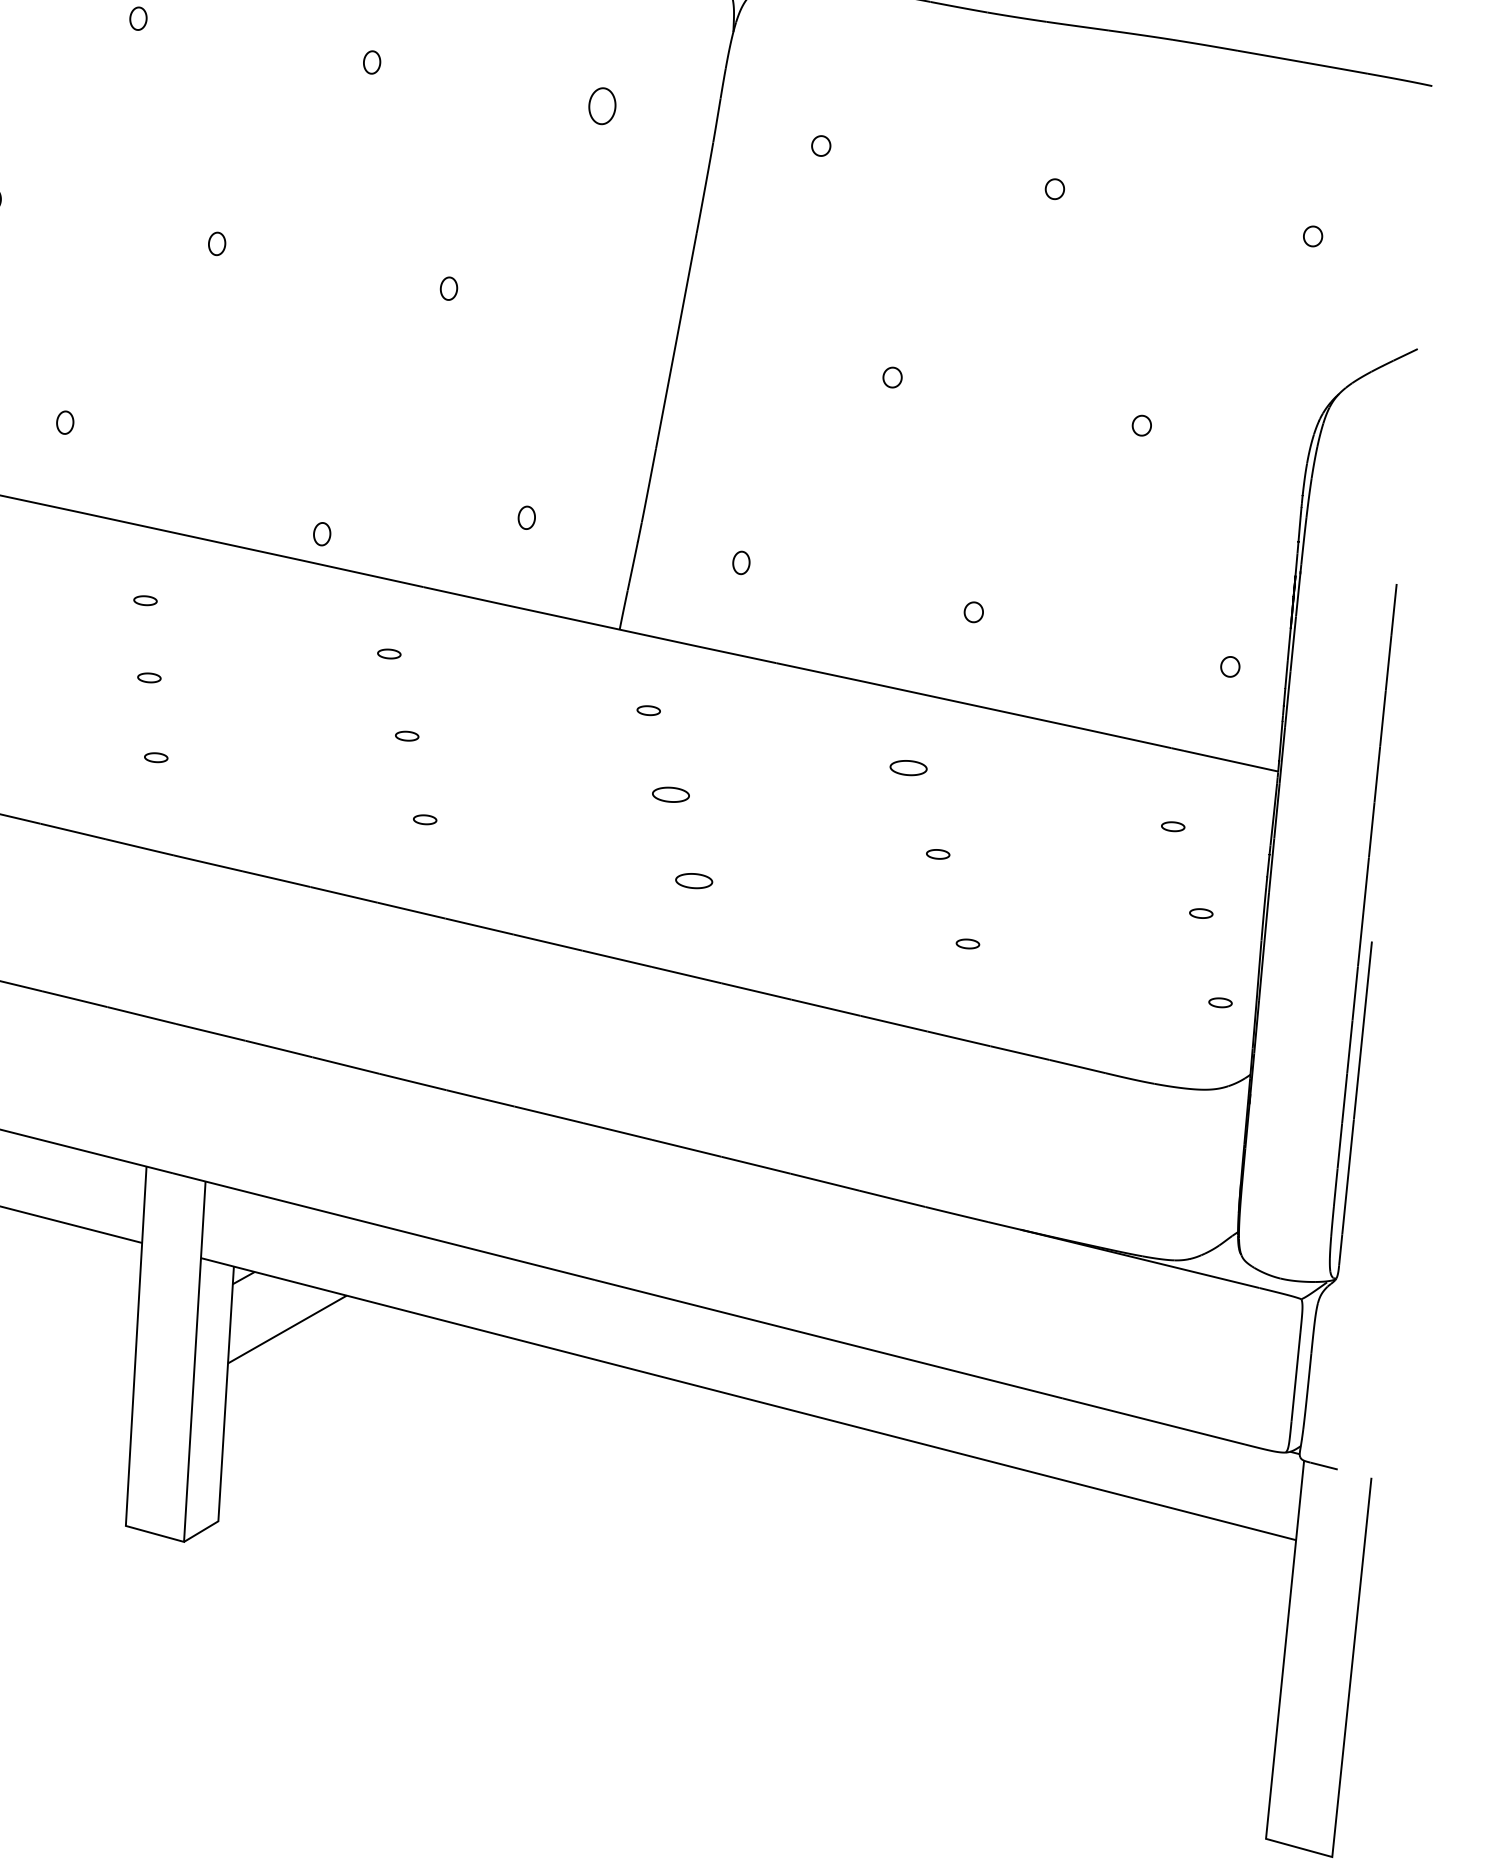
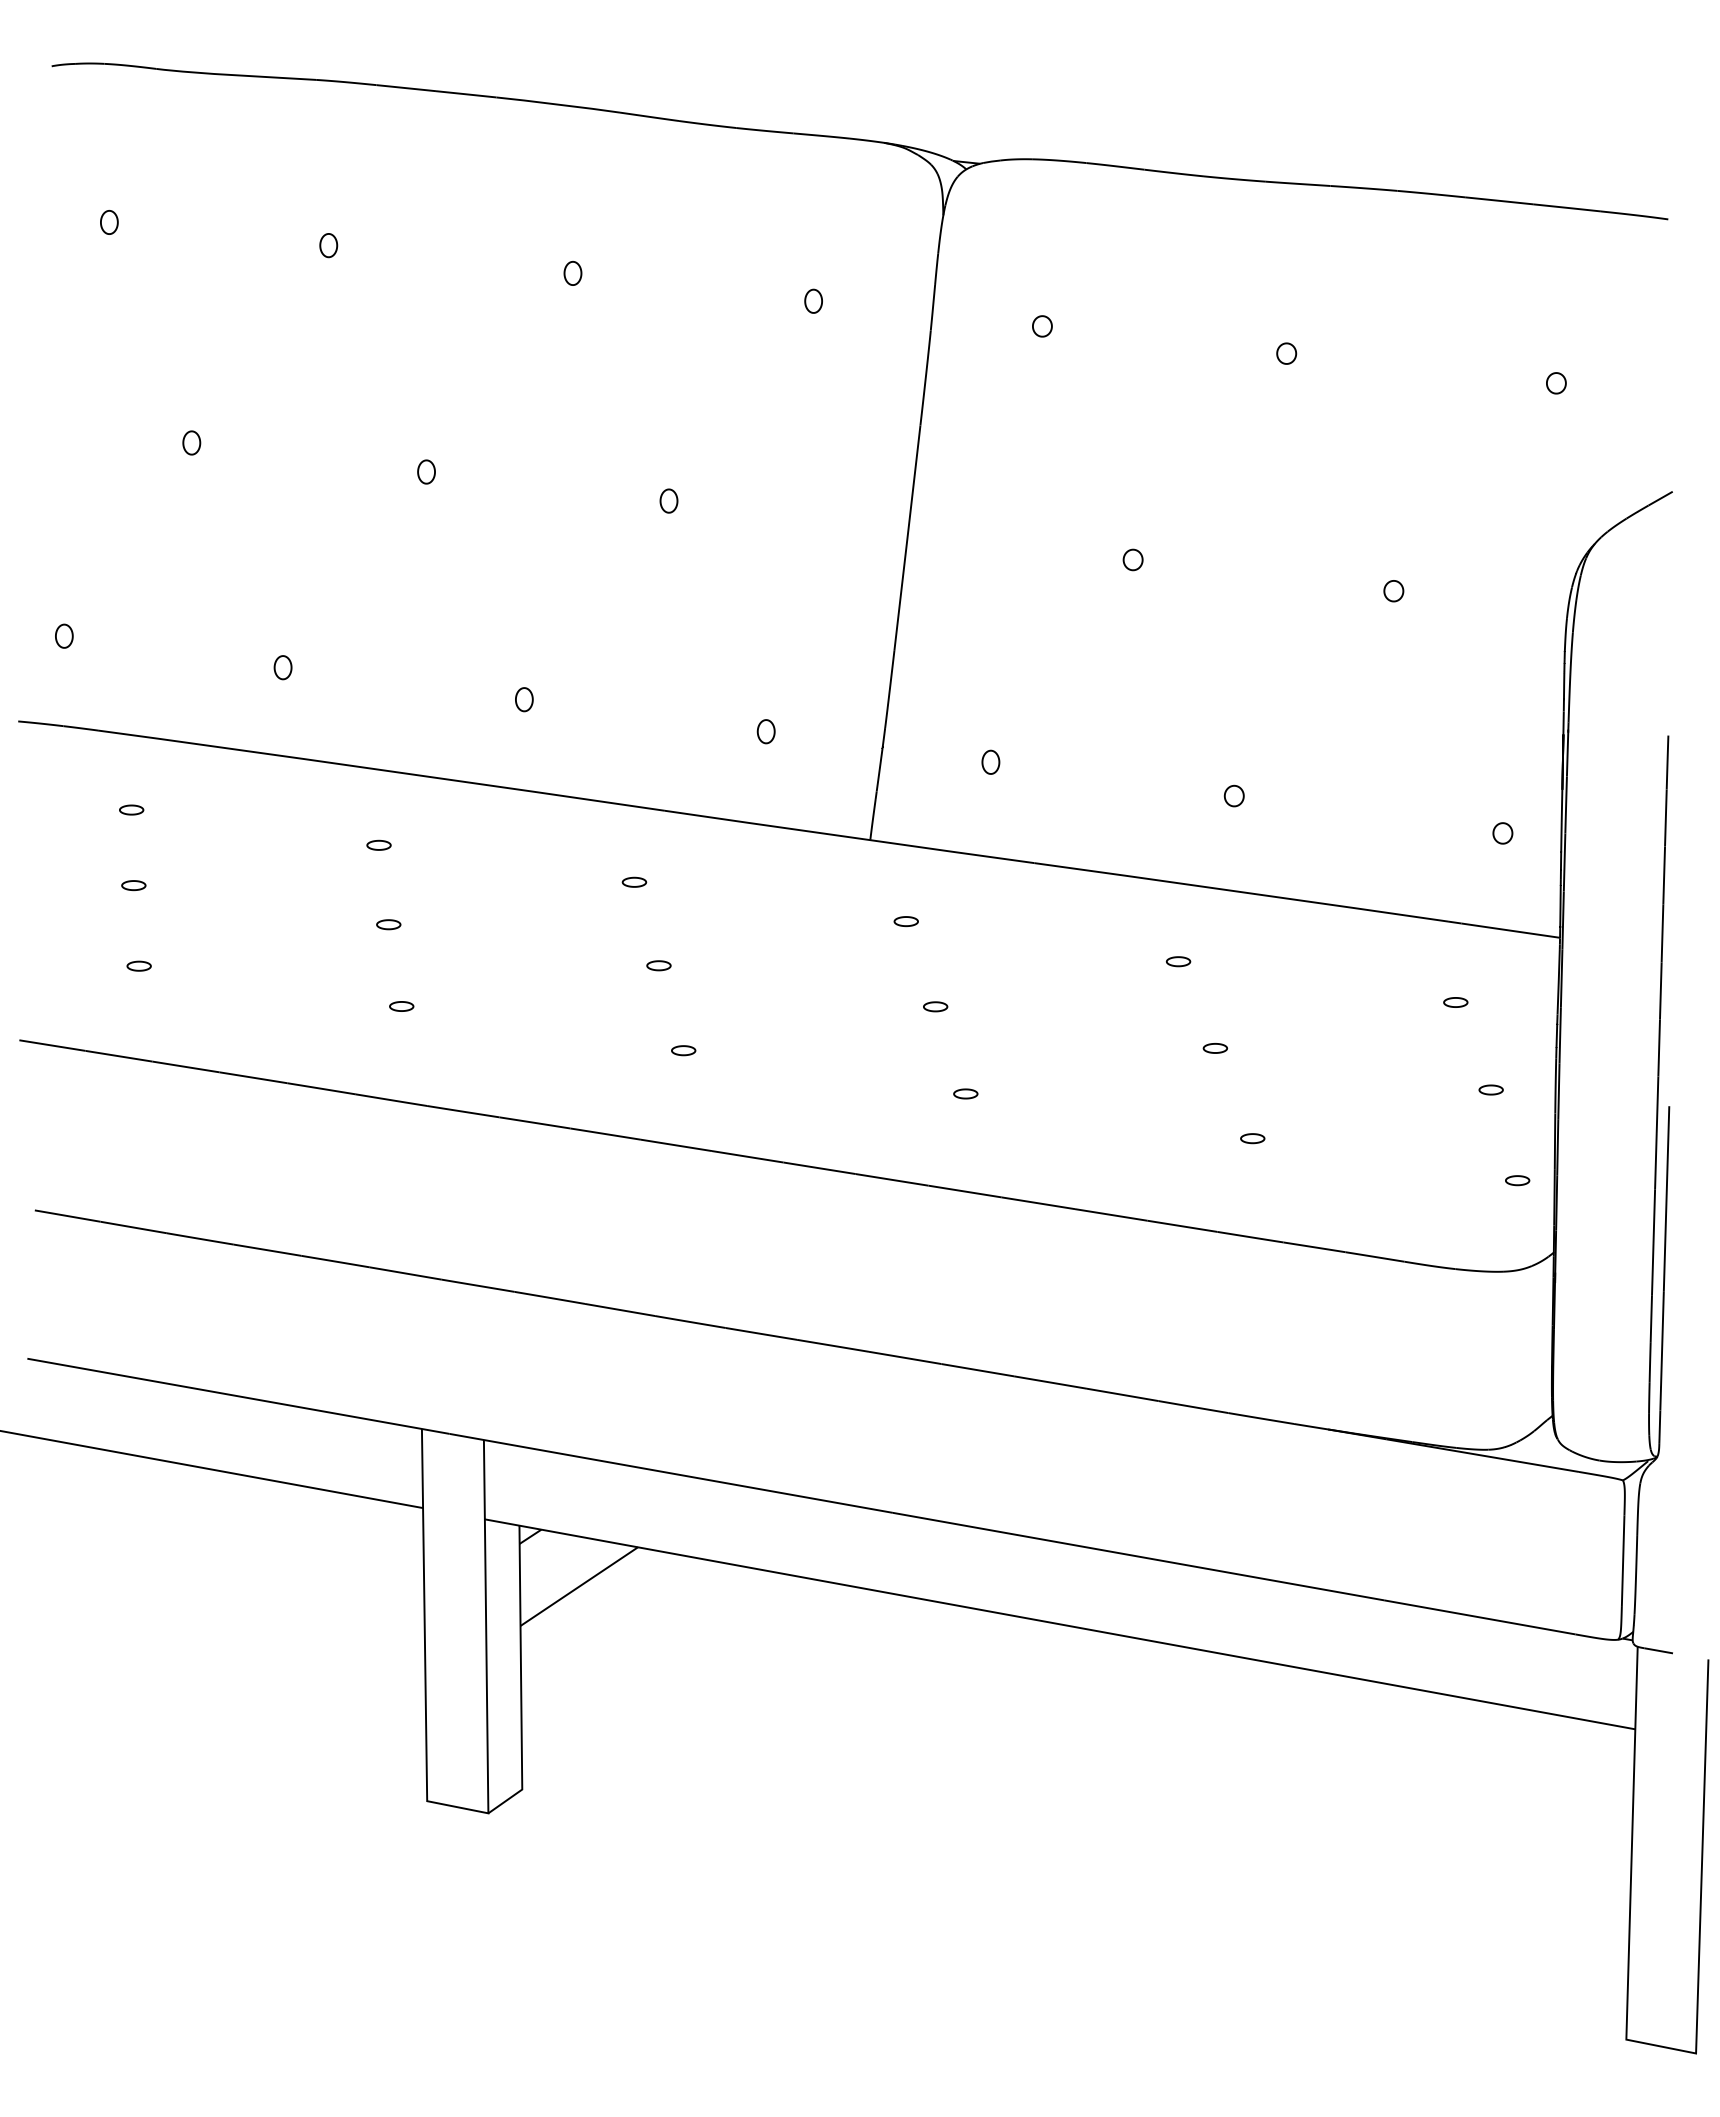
part: (602, 105) -> (813, 300), size x0.62
part: (322, 534) -> (524, 699), moved
part: (908, 768) -> (1178, 961), size x0.62
part: (671, 794) -> (935, 1006), size x0.62
part: (694, 880) -> (965, 1093), size x0.62

